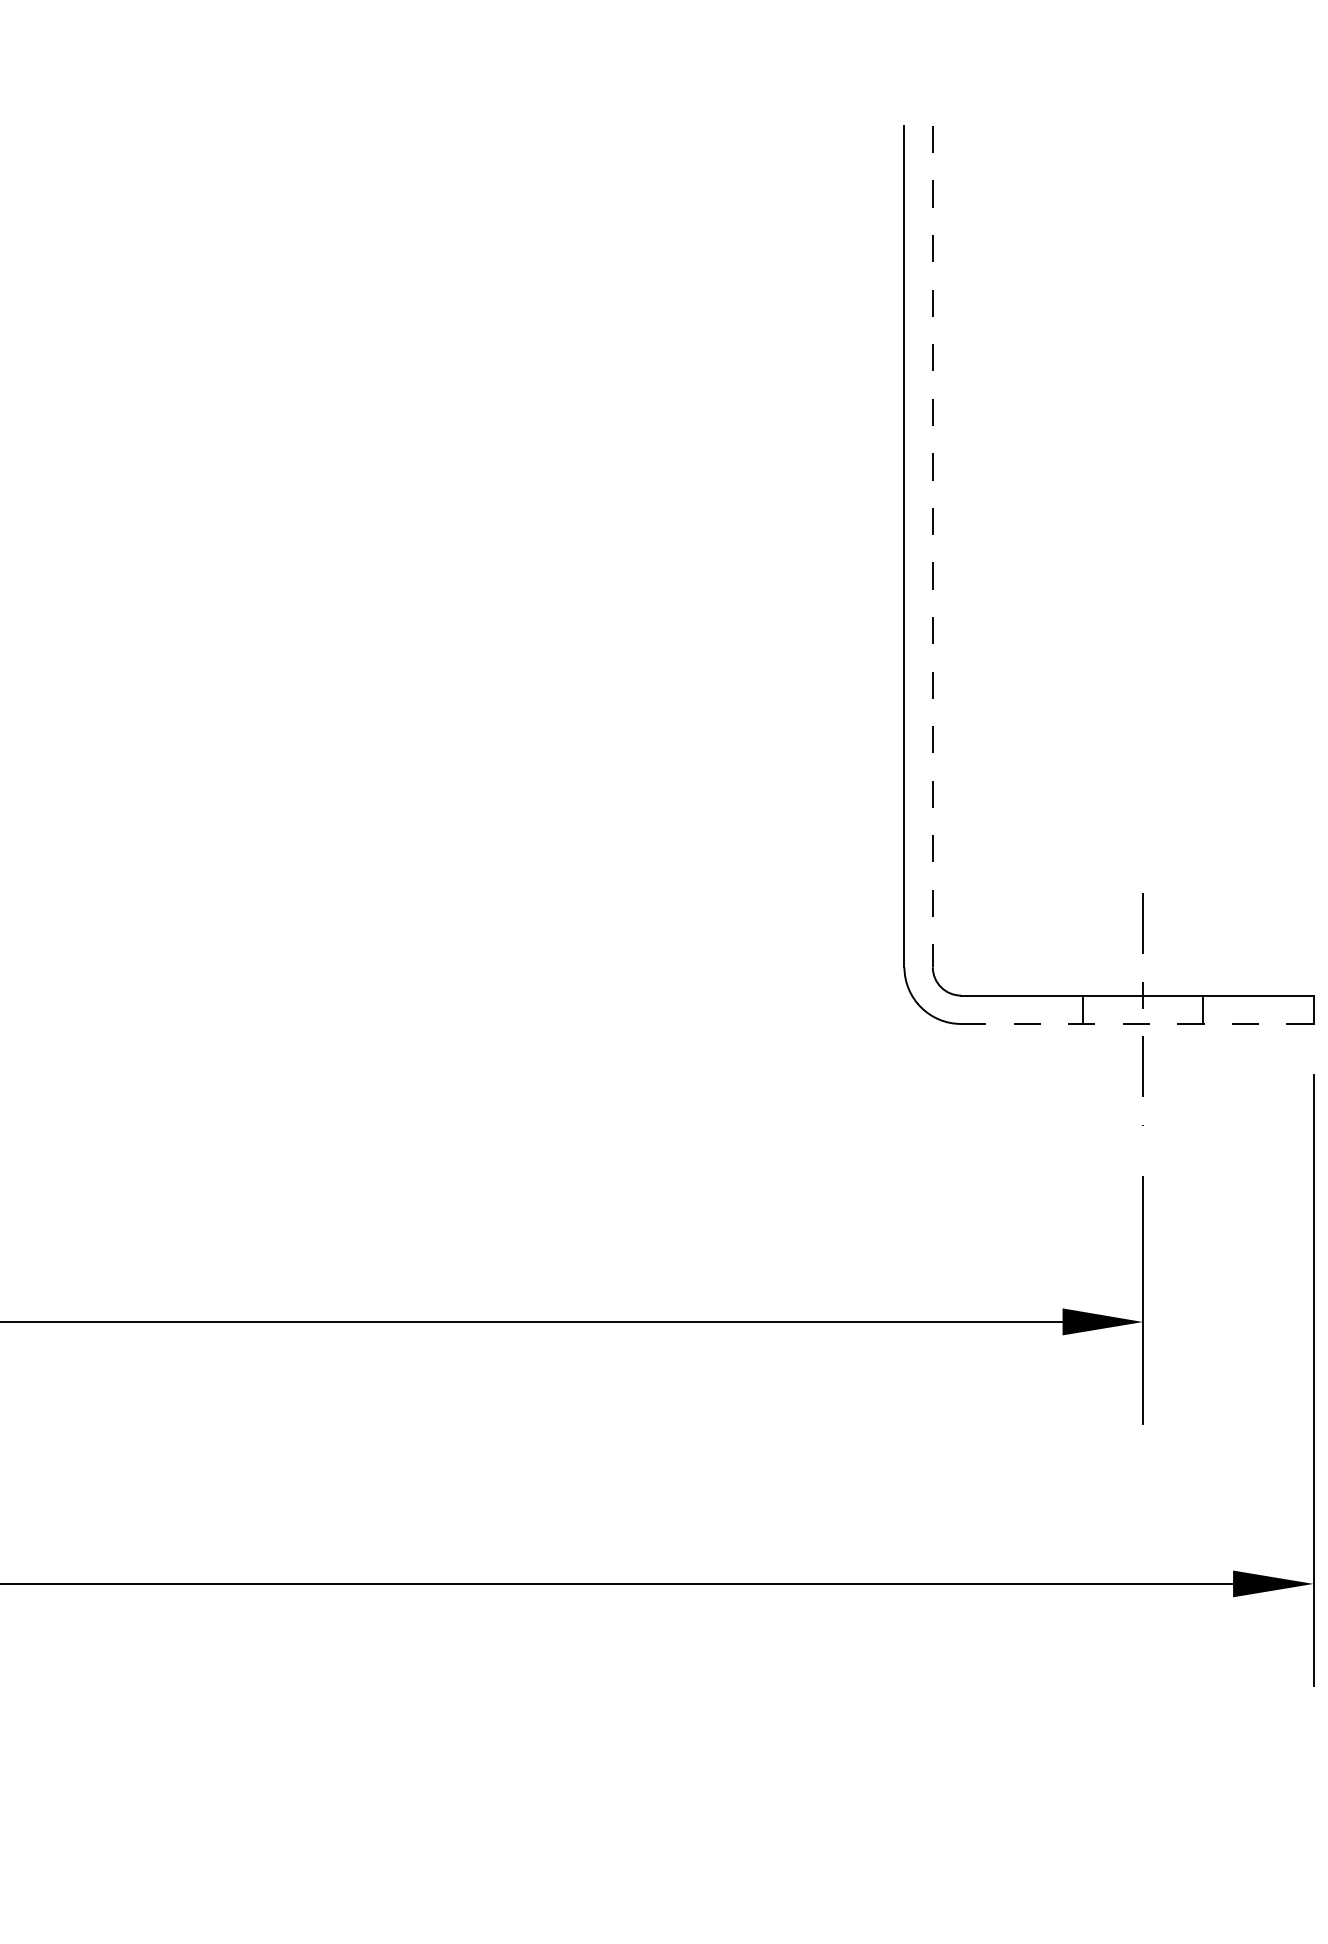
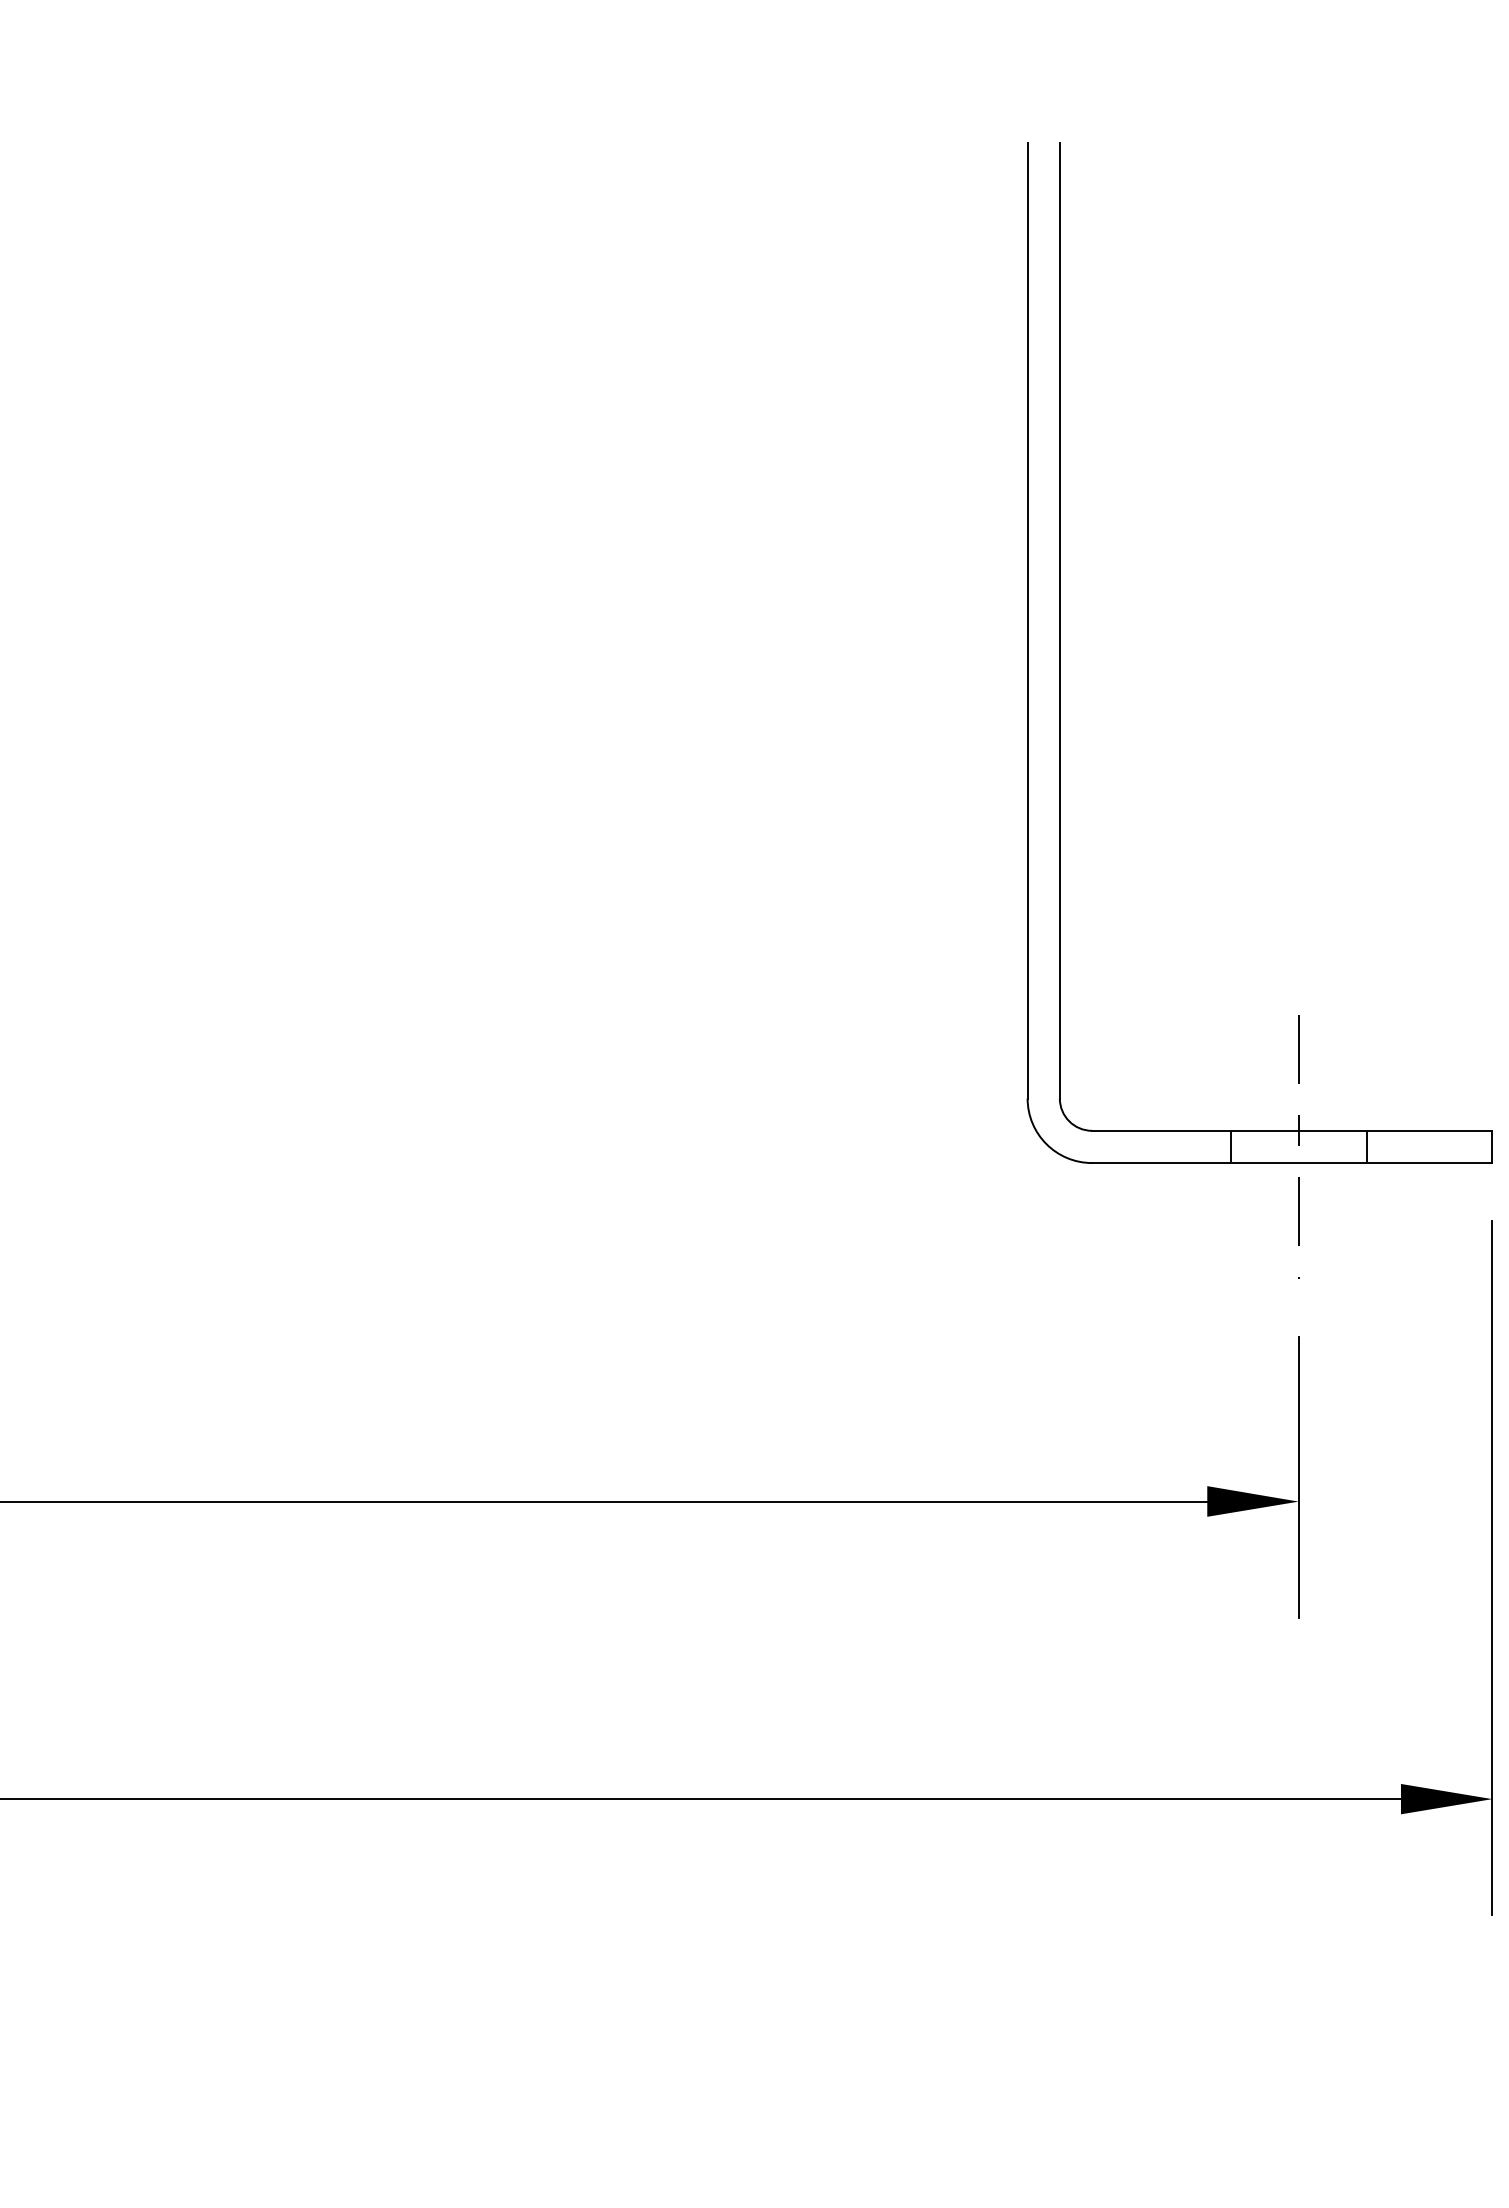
line: (932, 546) -> (1059, 620), dashed -> solid
line: (1136, 1024) -> (1291, 1163), dashed -> solid

